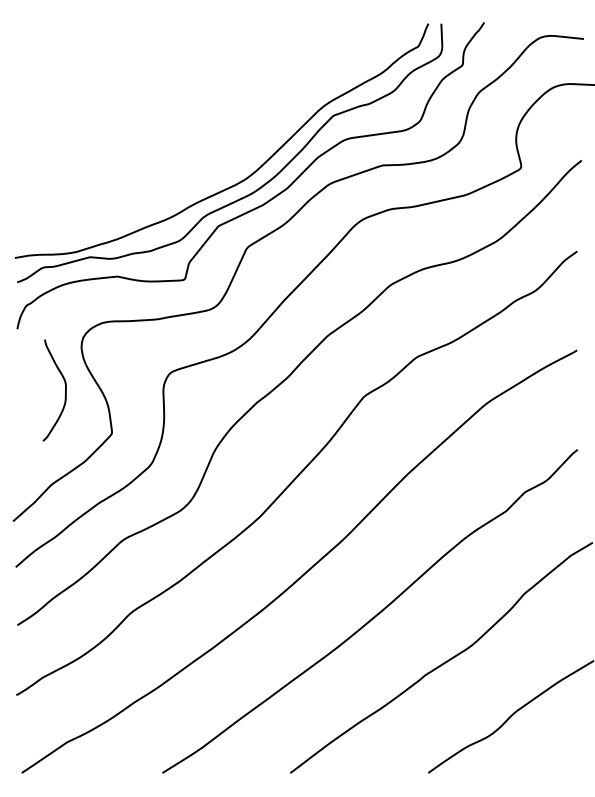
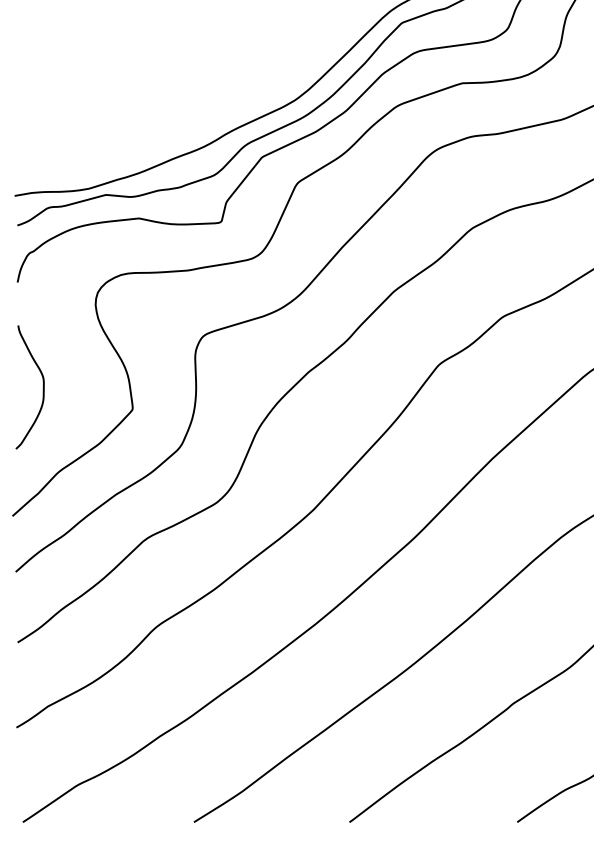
curve: (65, 390) -> (43, 387), moved

